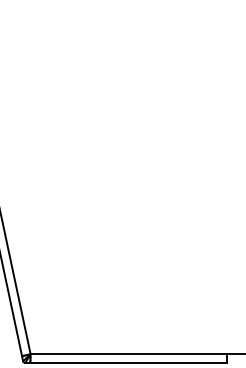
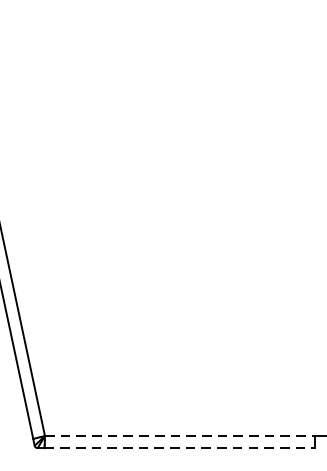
line: (129, 354) -> (181, 436), solid -> dashed
line: (128, 362) -> (179, 447), solid -> dashed

